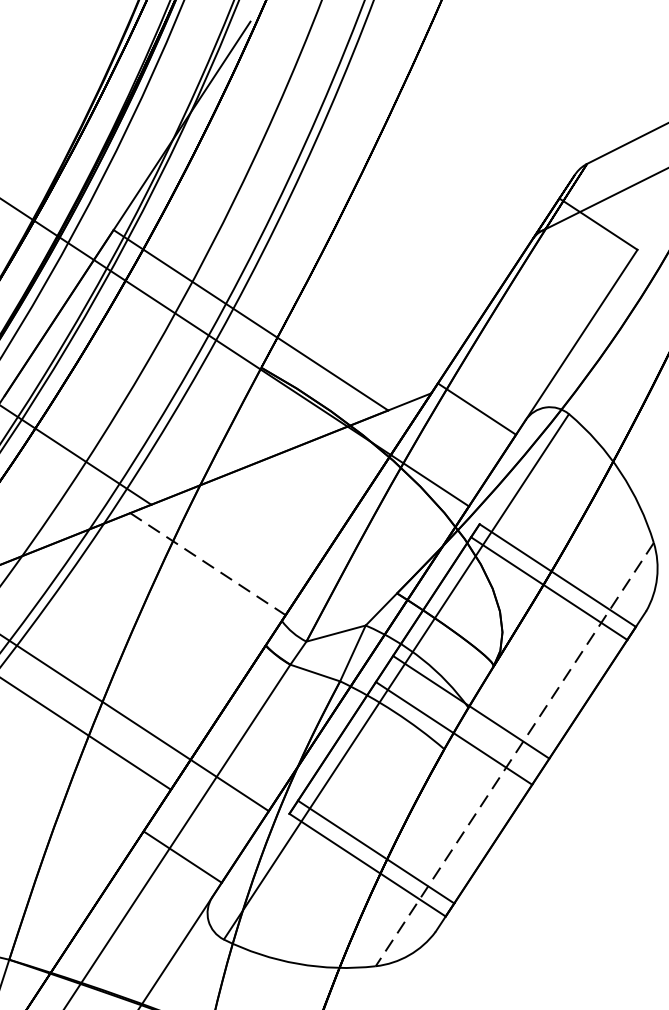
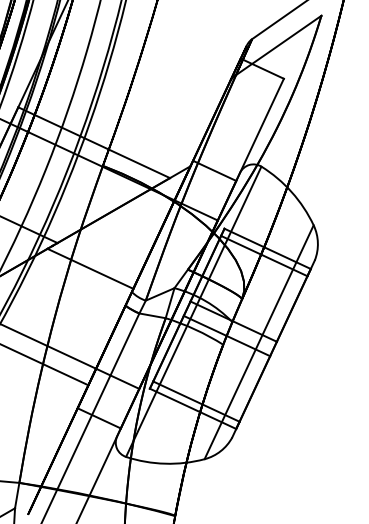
line: (207, 565) -> (90, 269), dashed -> solid
line: (515, 755) -> (259, 342), dashed -> solid

